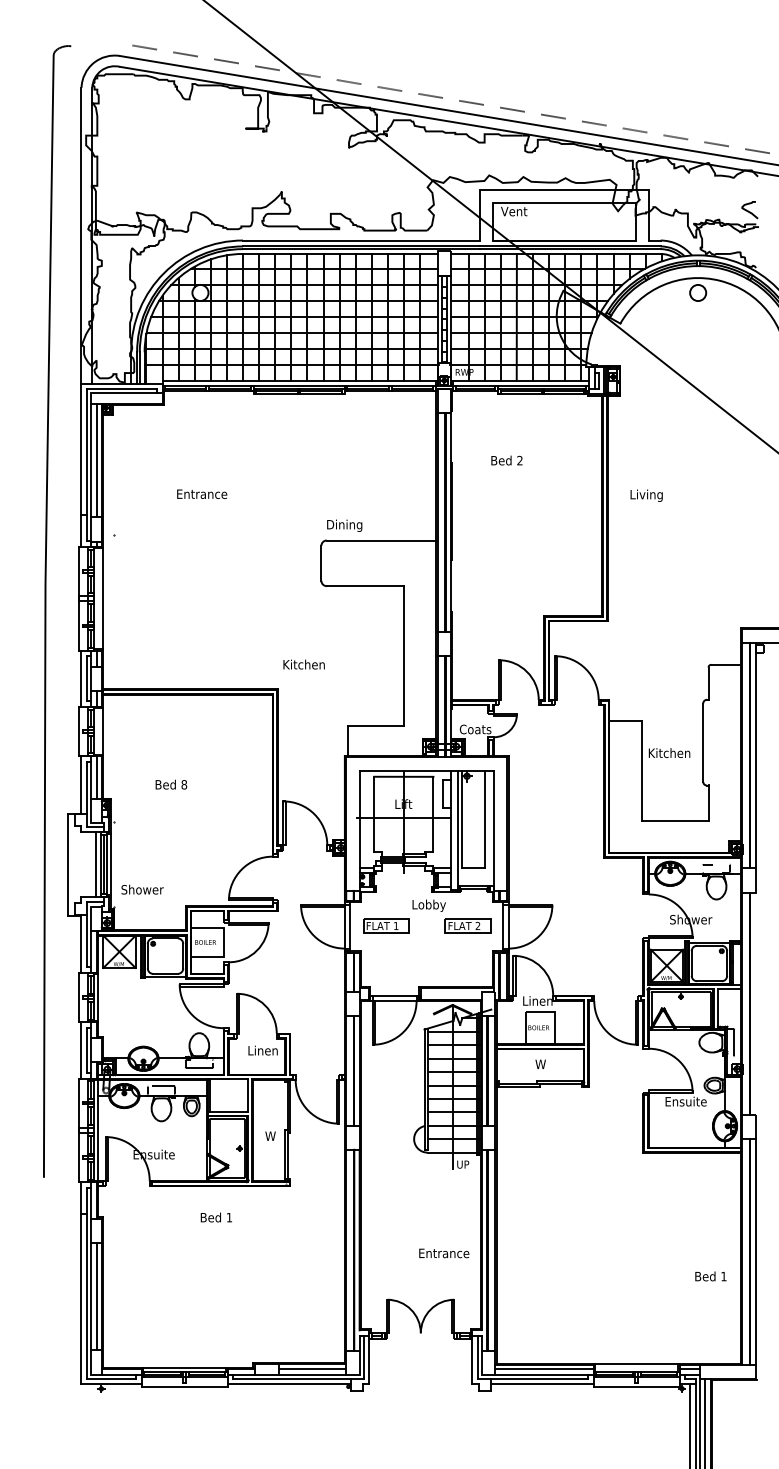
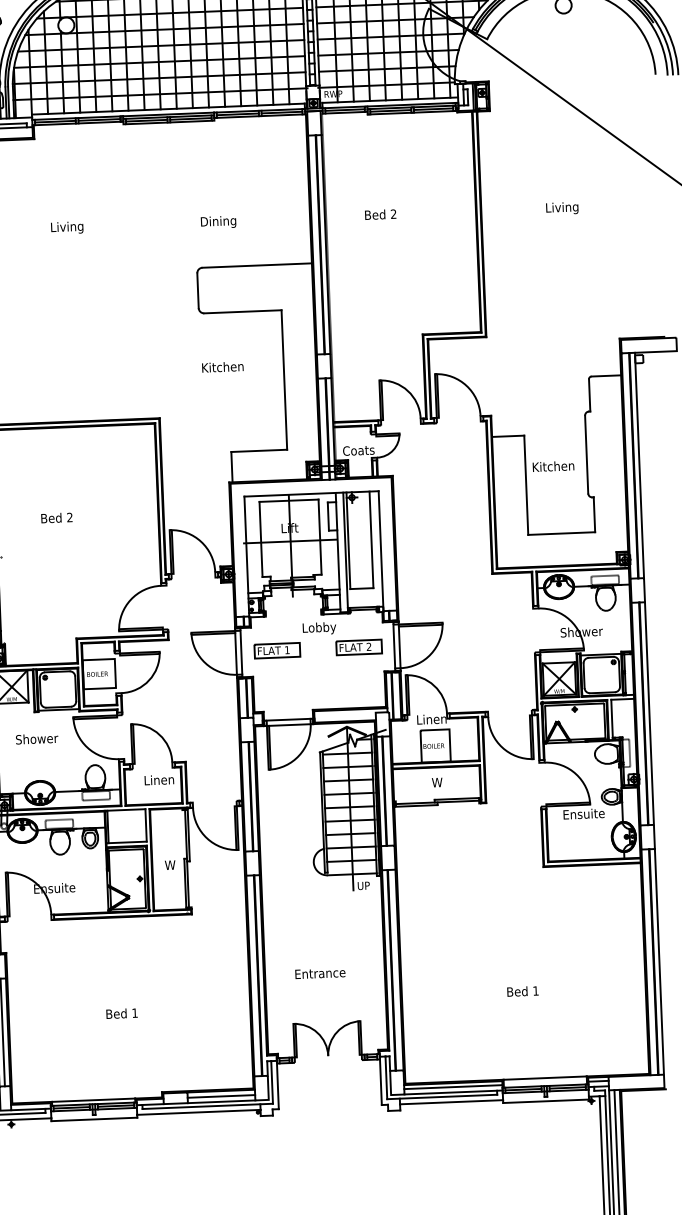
text: (506, 460) -> (380, 214), moved
text: (202, 495) -> (76, 227), Entrance -> Living
text: (646, 495) -> (562, 208), moved
text: (344, 525) -> (218, 222), moved
text: (303, 664) -> (222, 367), moved
text: (184, 784) -> (70, 517), 8 -> 2
text: (142, 889) -> (36, 738), moved
line: (755, 1003) -> (649, 713), added
text: (215, 1217) -> (121, 1013), moved
text: (444, 1253) -> (320, 973), moved
text: (710, 1276) -> (522, 991), moved

